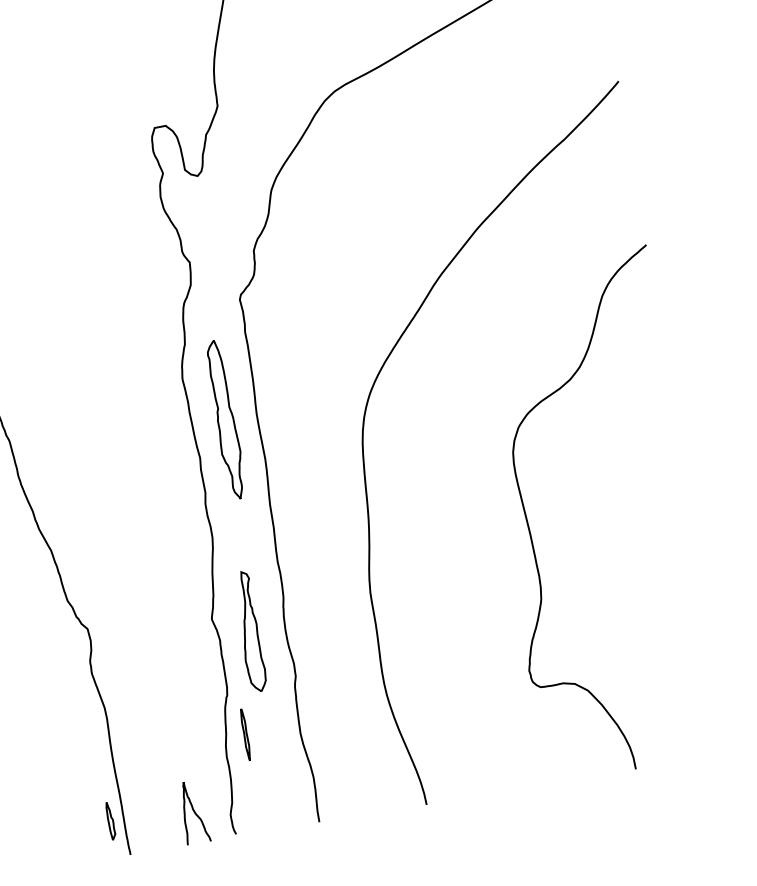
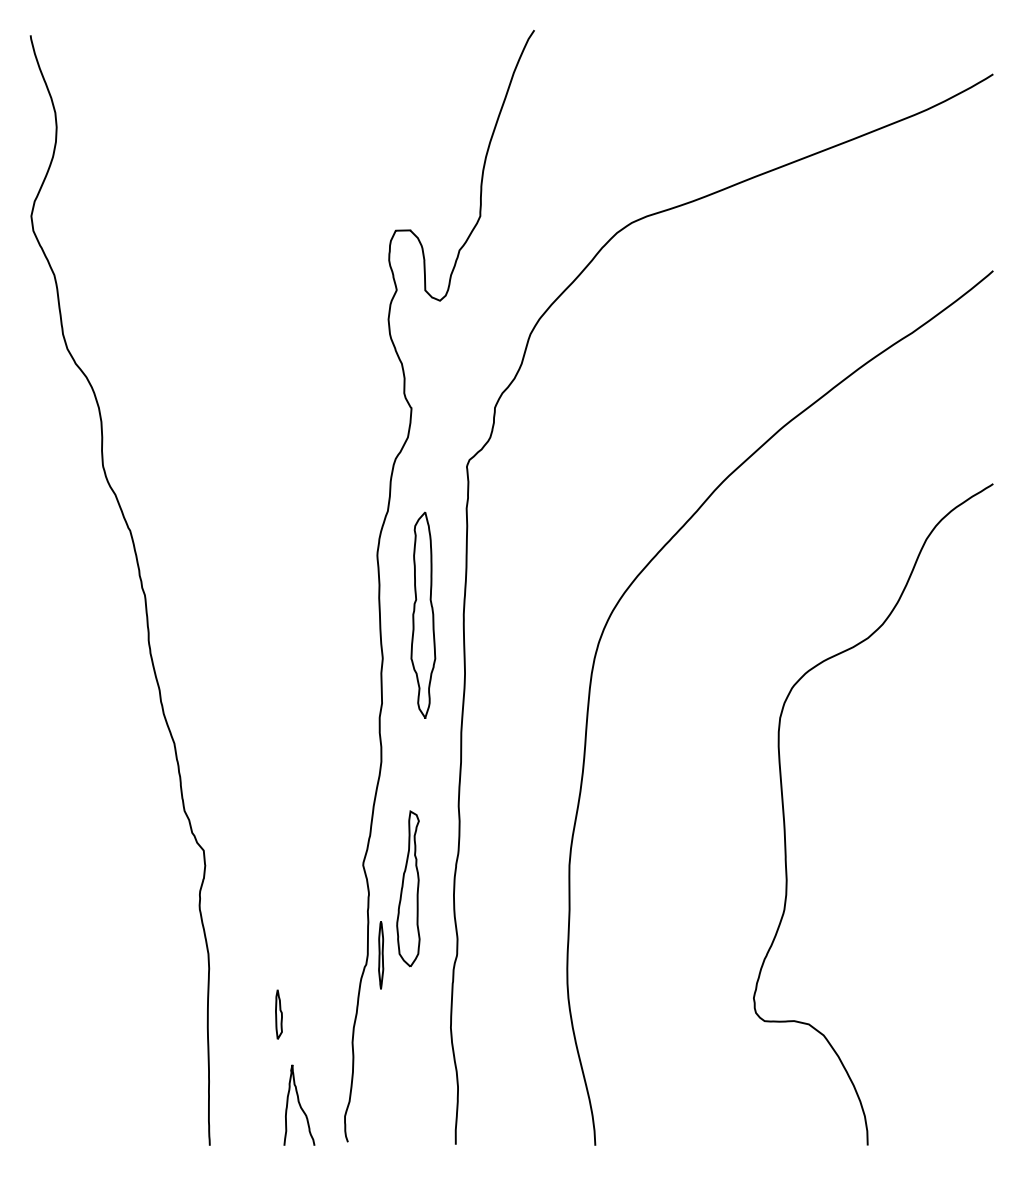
part: (245, 734) -> (381, 955), moved
part: (110, 821) -> (278, 1014), moved

